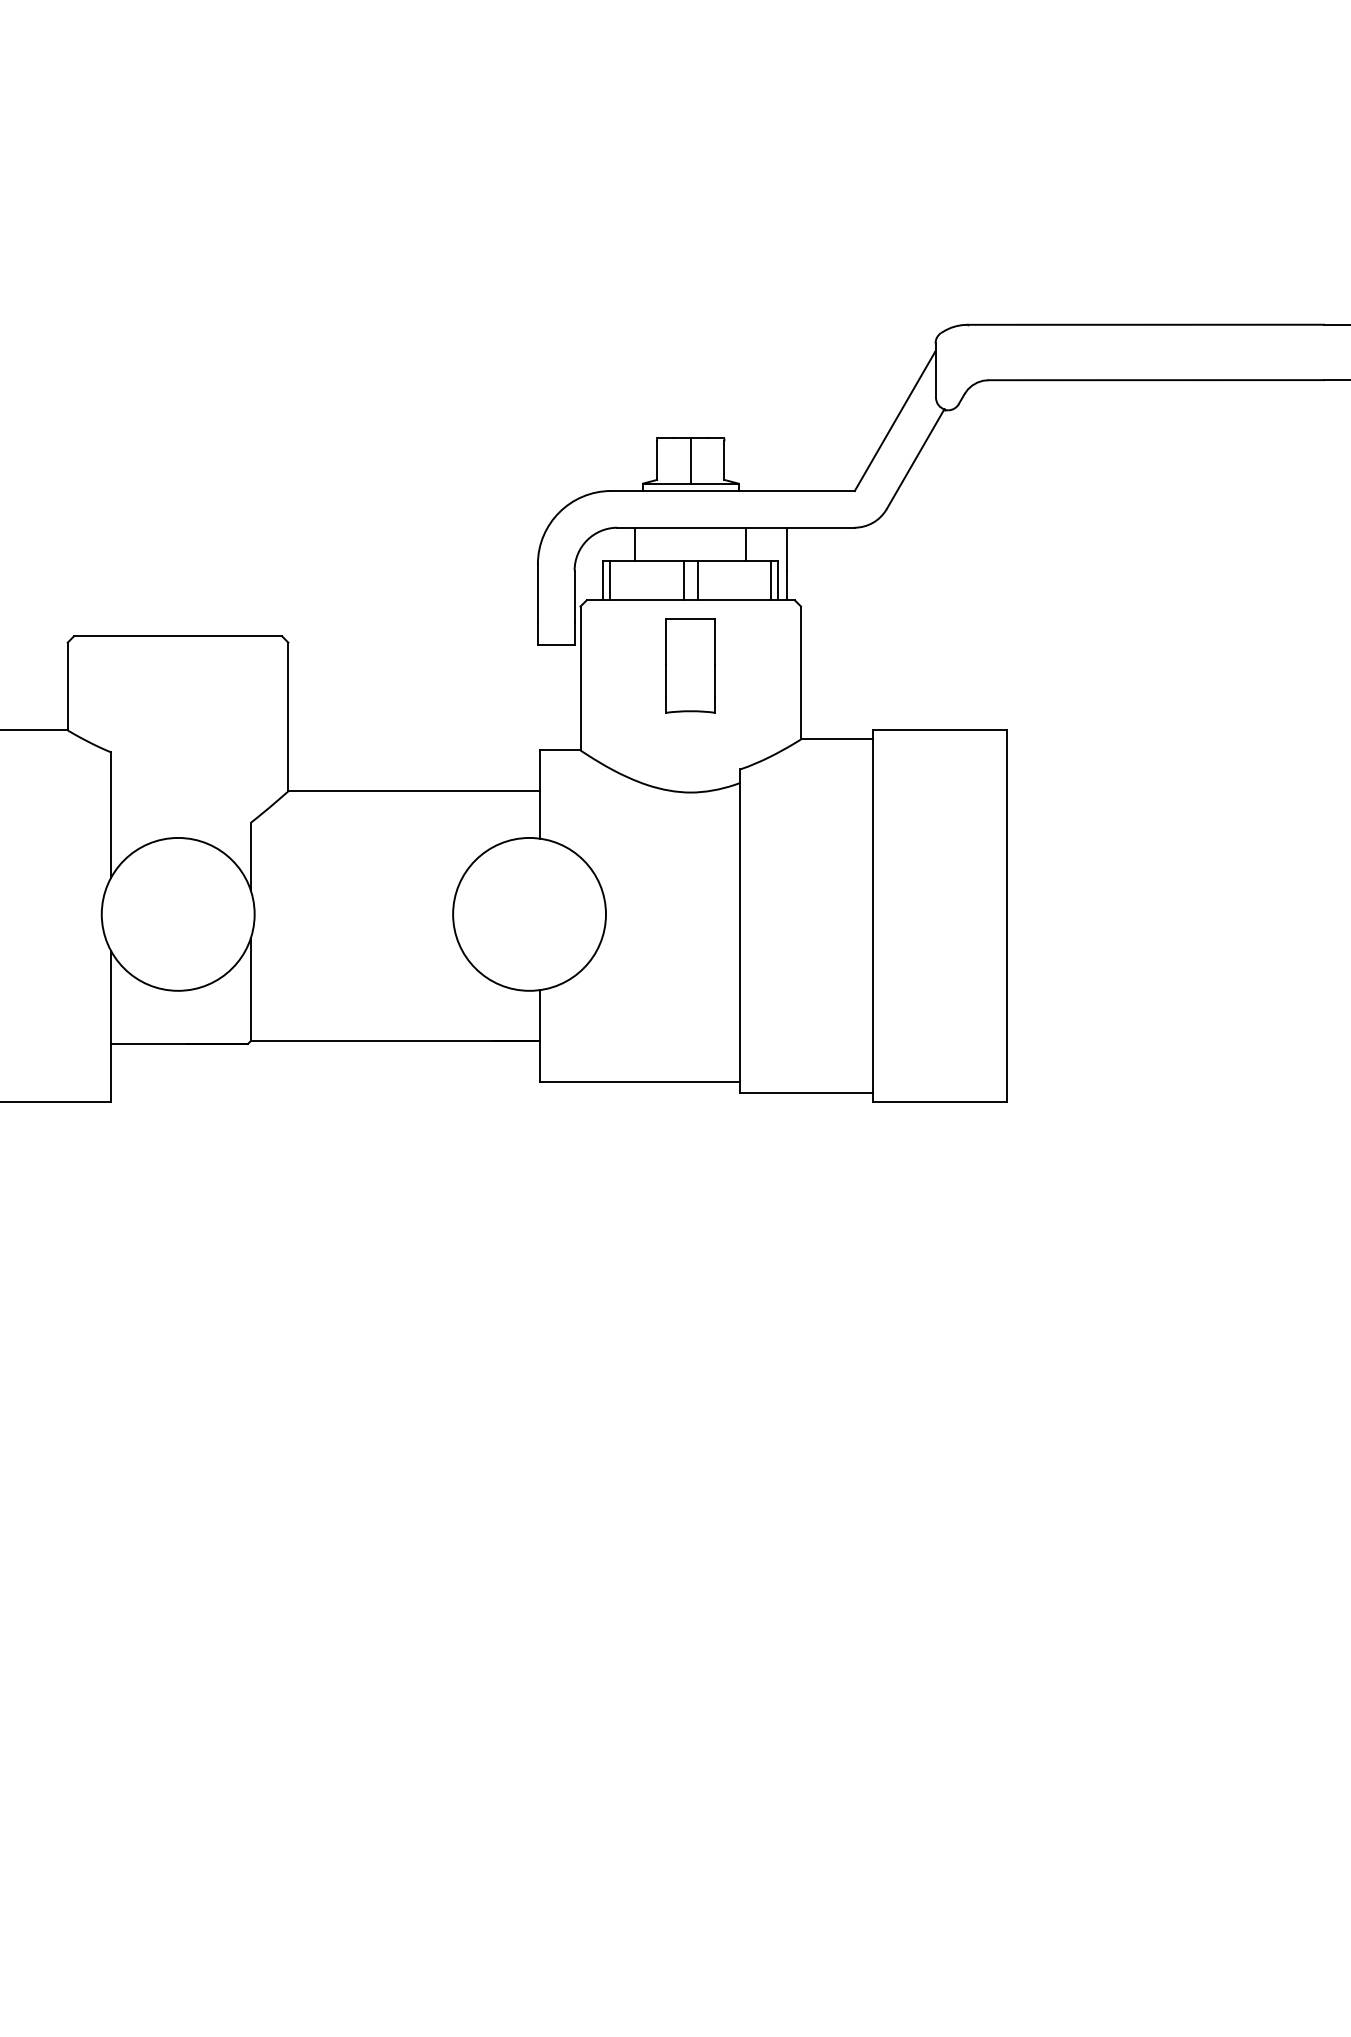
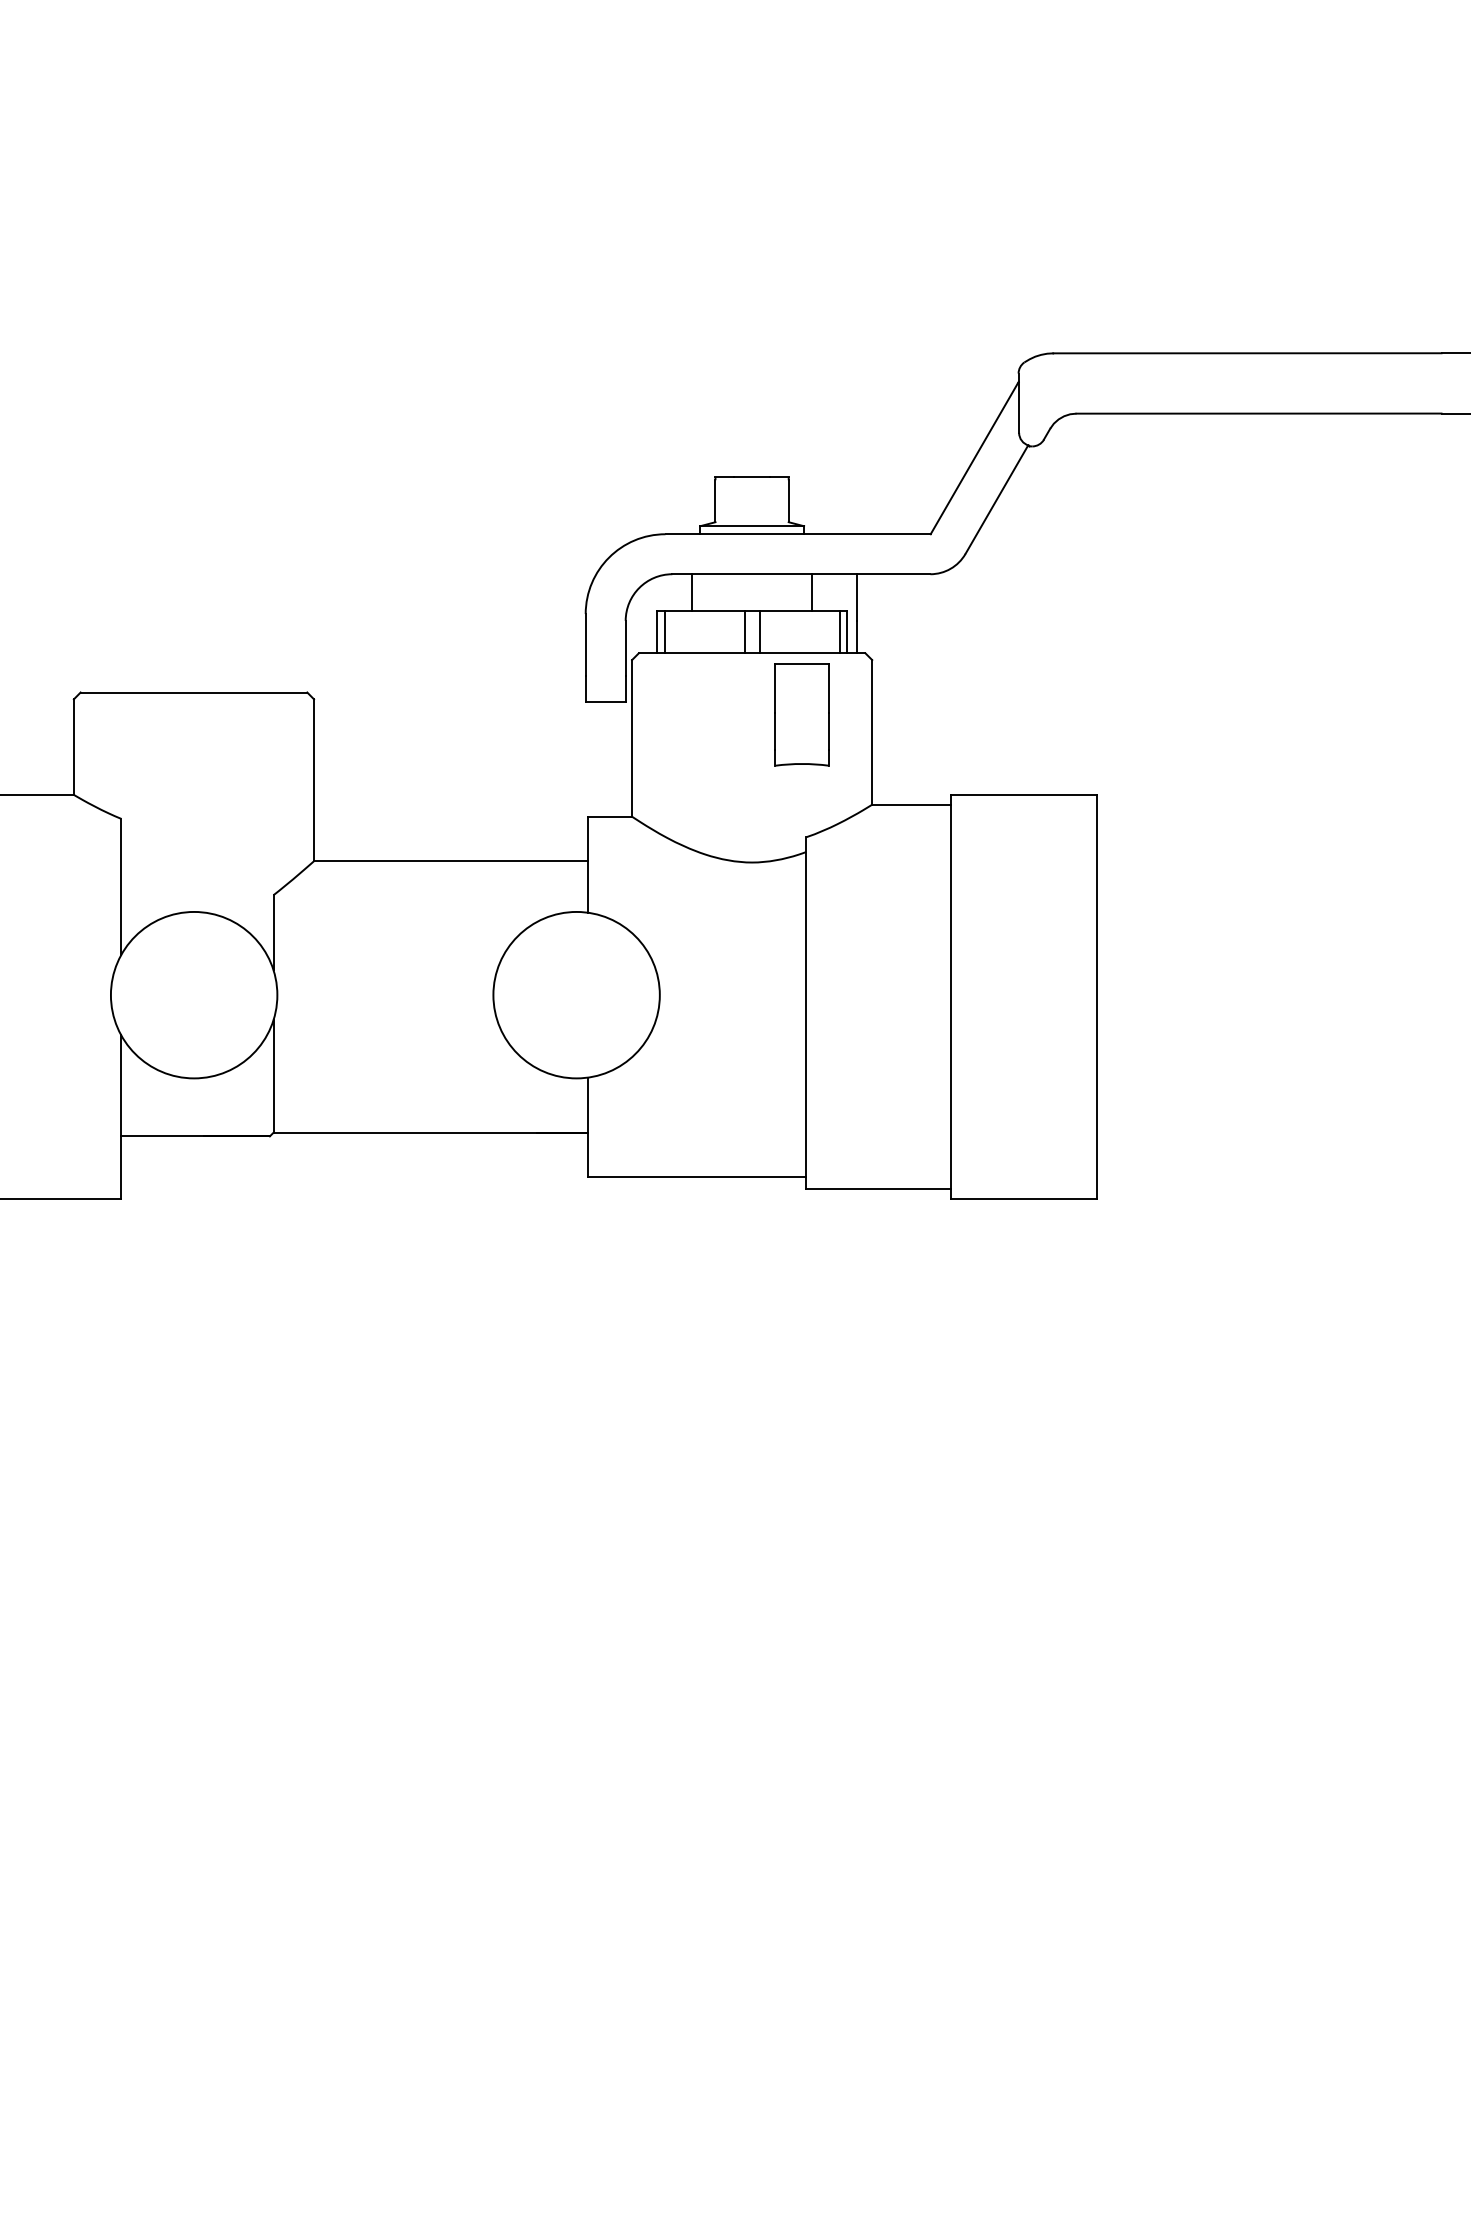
line: (691, 460) -> (752, 501), removed
part: (690, 665) -> (801, 714), moved

